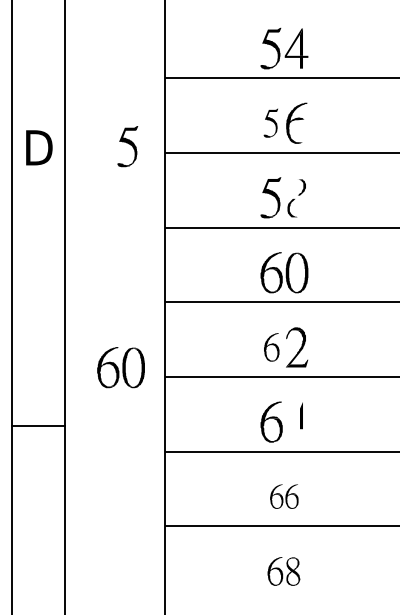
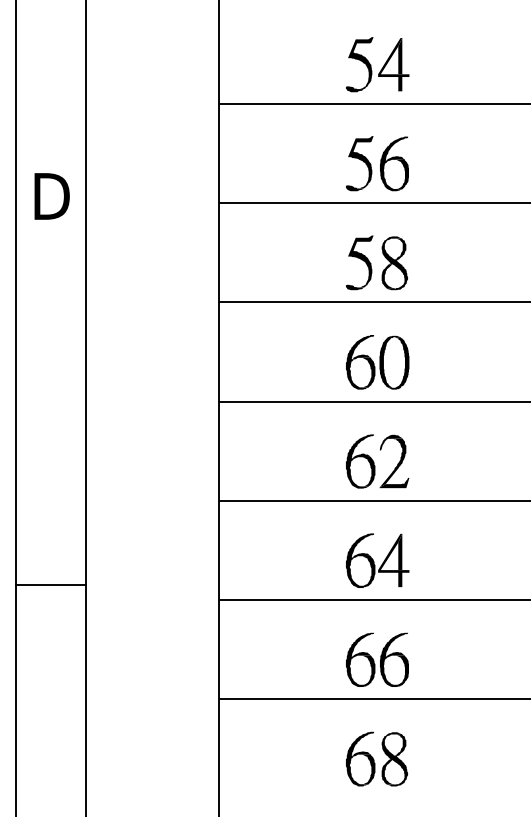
part: (270, 123) -> (359, 163), size x1.43
fill: (303, 130) -> (402, 173), added
part: (127, 146) -> (169, 194), removed
fill: (297, 198) -> (394, 263), added
part: (271, 347) -> (360, 461), size x1.43
part: (120, 367) -> (160, 488), removed
fill: (296, 421) -> (393, 560), added
line: (38, 425) -> (51, 584), moved
part: (284, 496) -> (377, 659), size x1.67
part: (283, 571) -> (376, 758), size x1.43

